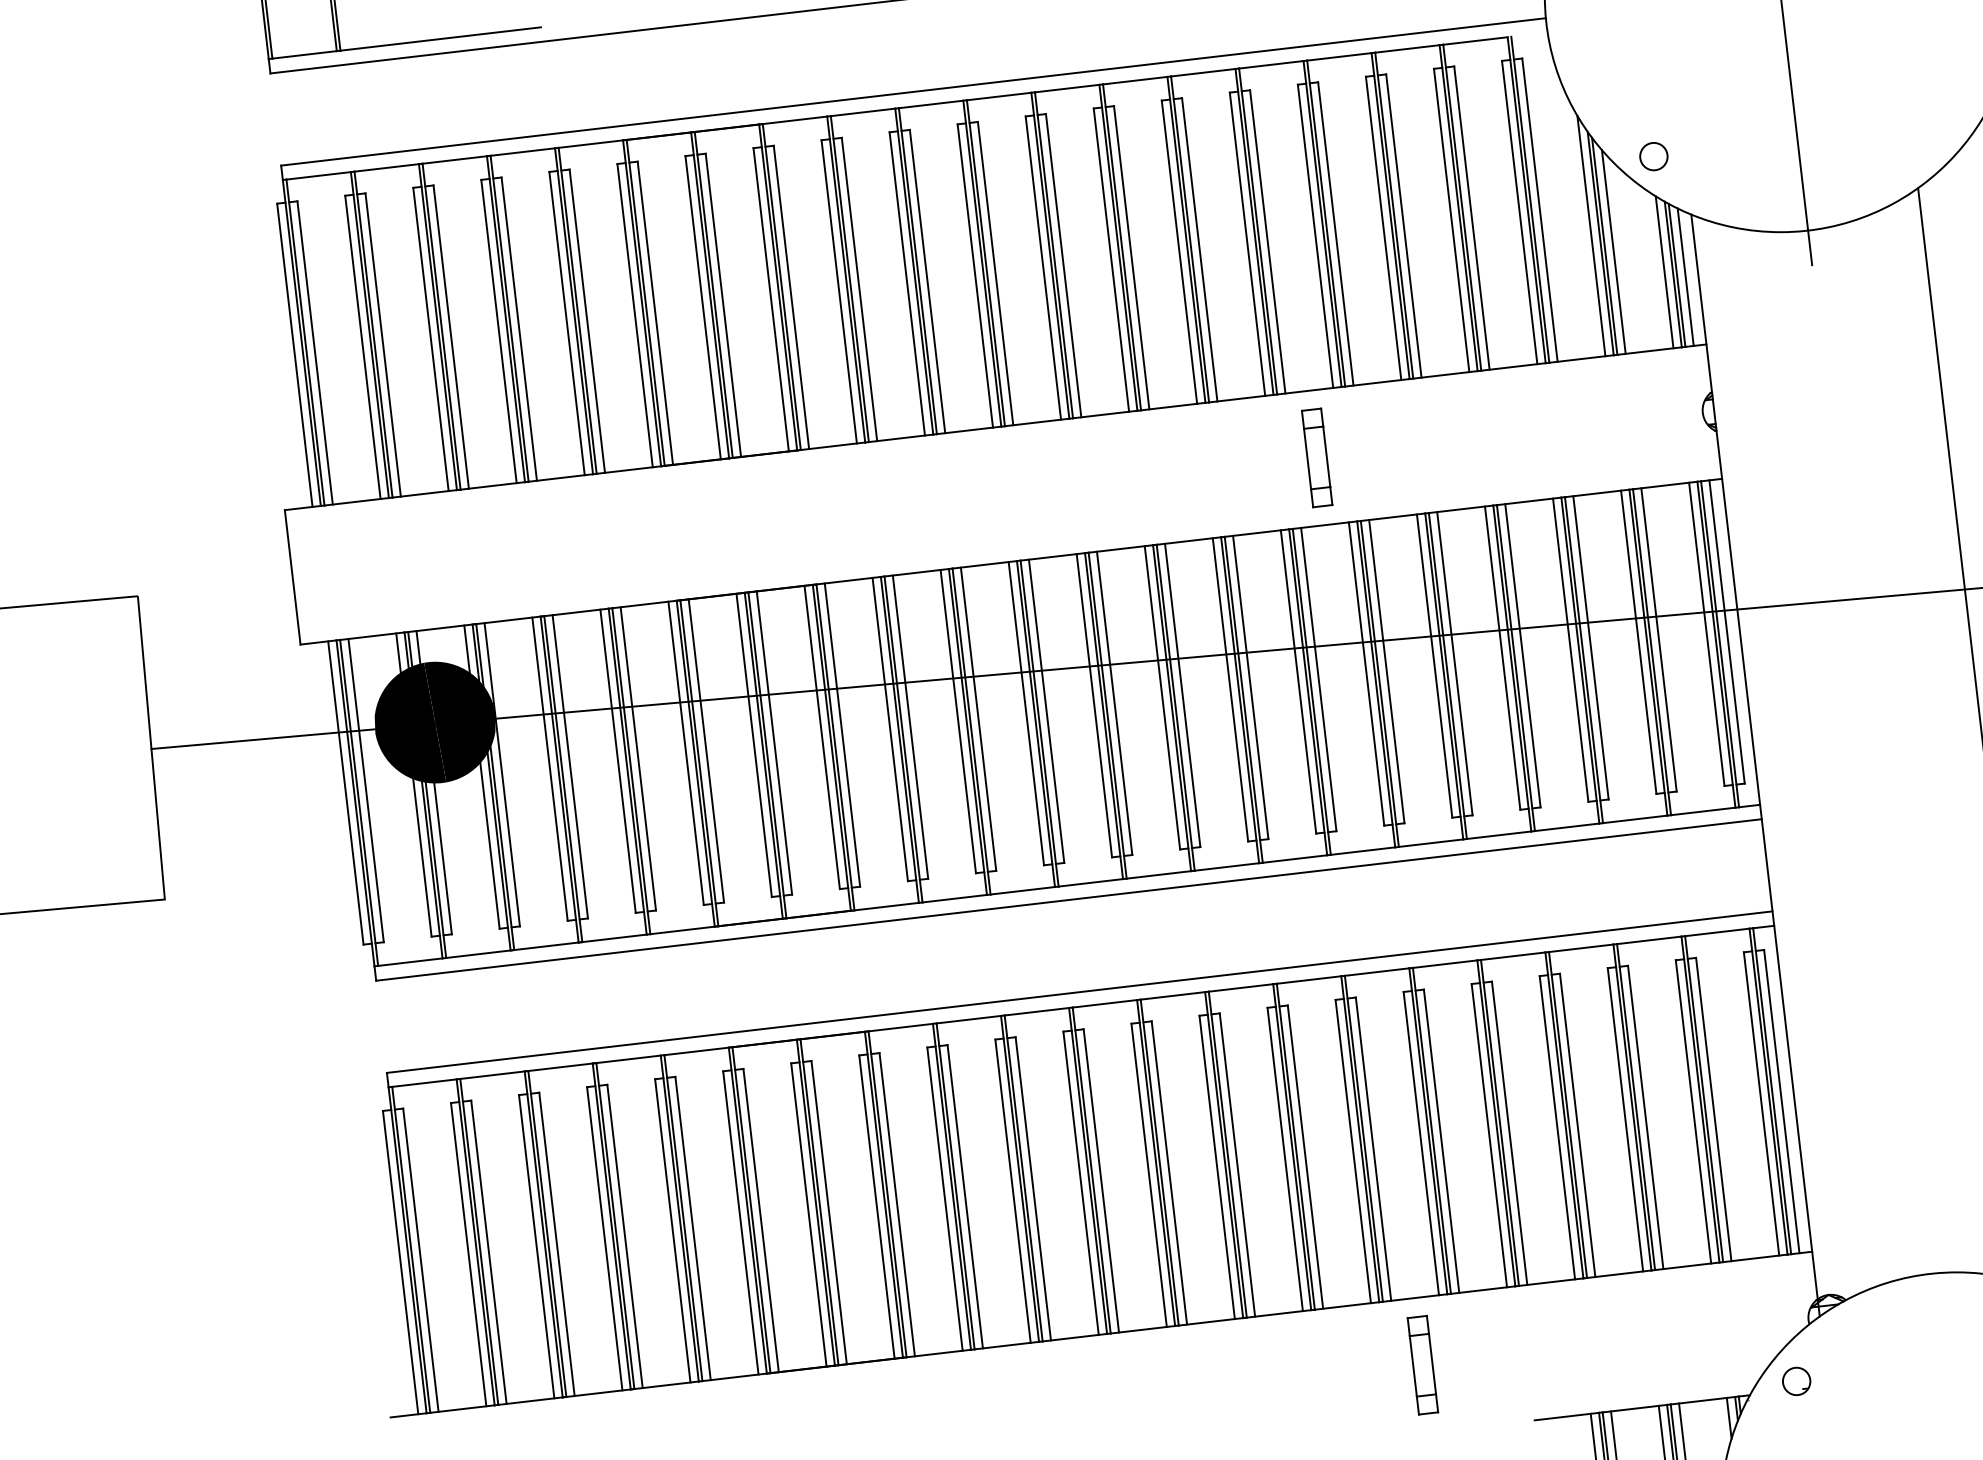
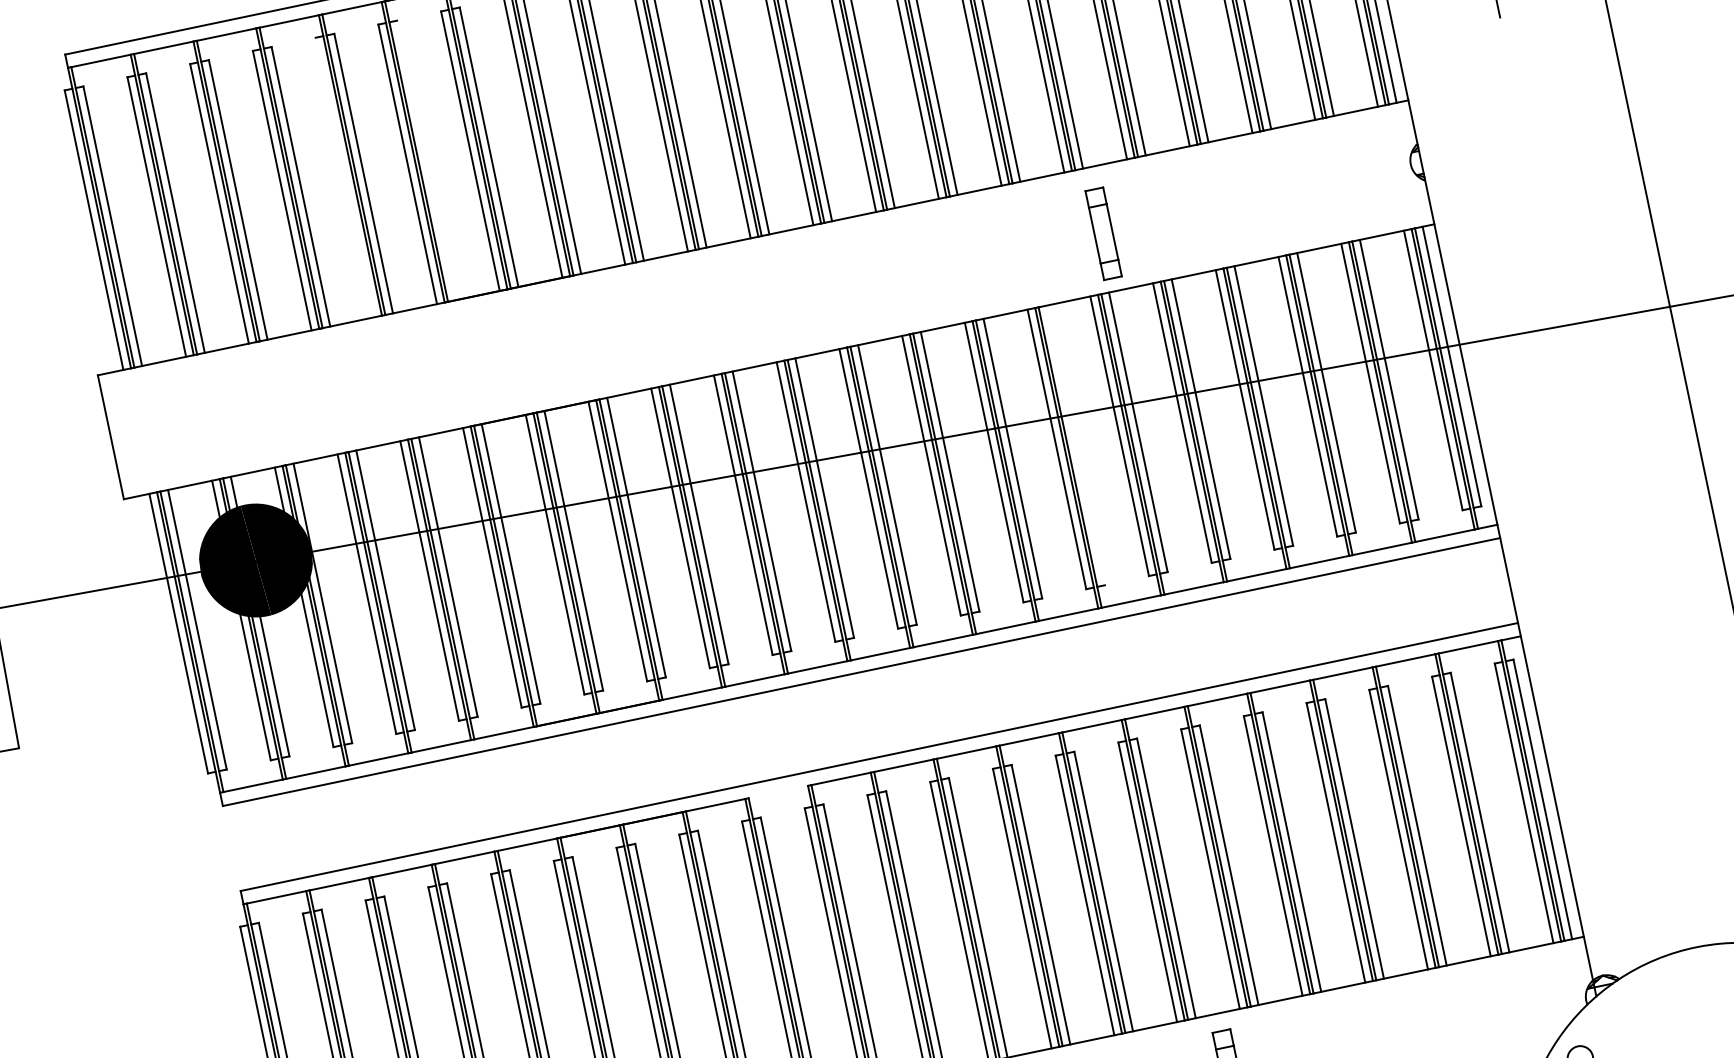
line: (655, 312) -> (426, 159), removed
line: (566, 323) -> (344, 177), removed
part: (1317, 457) -> (1103, 233), moved
line: (1318, 679) -> (1075, 445), removed
line: (968, 1019) -> (778, 791), removed

